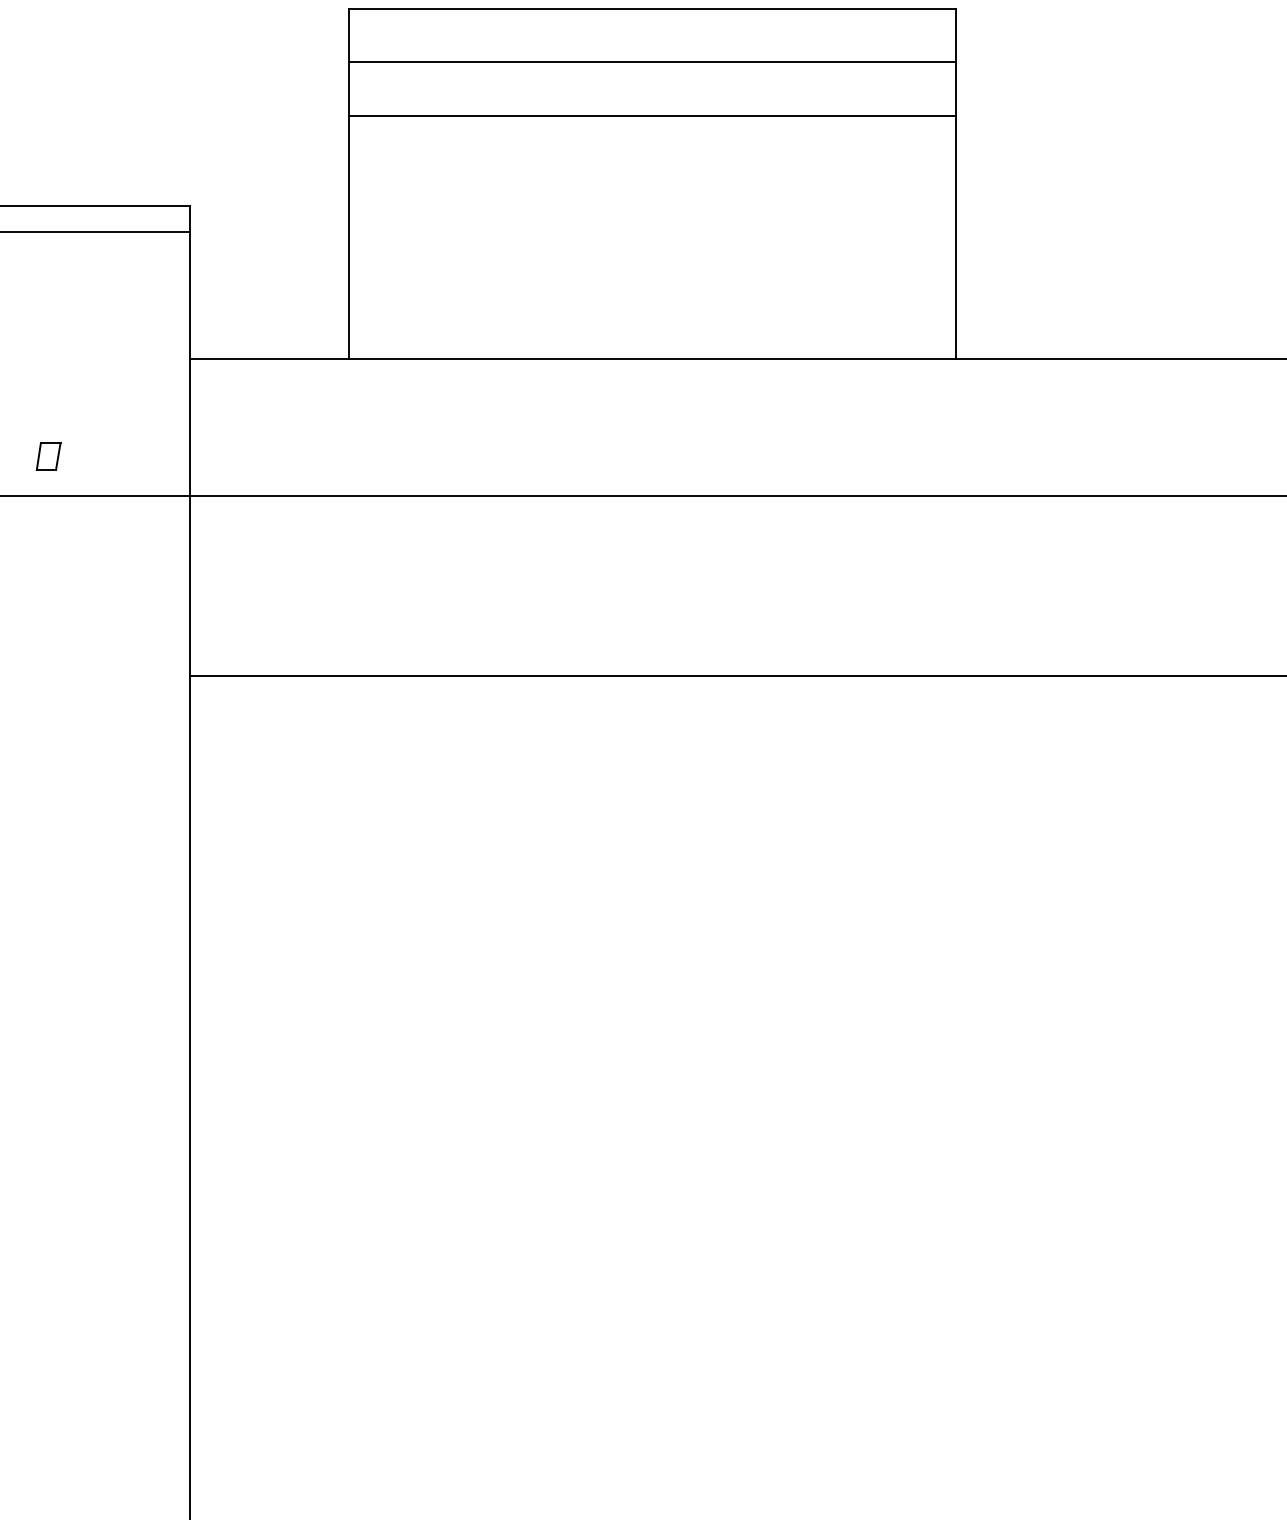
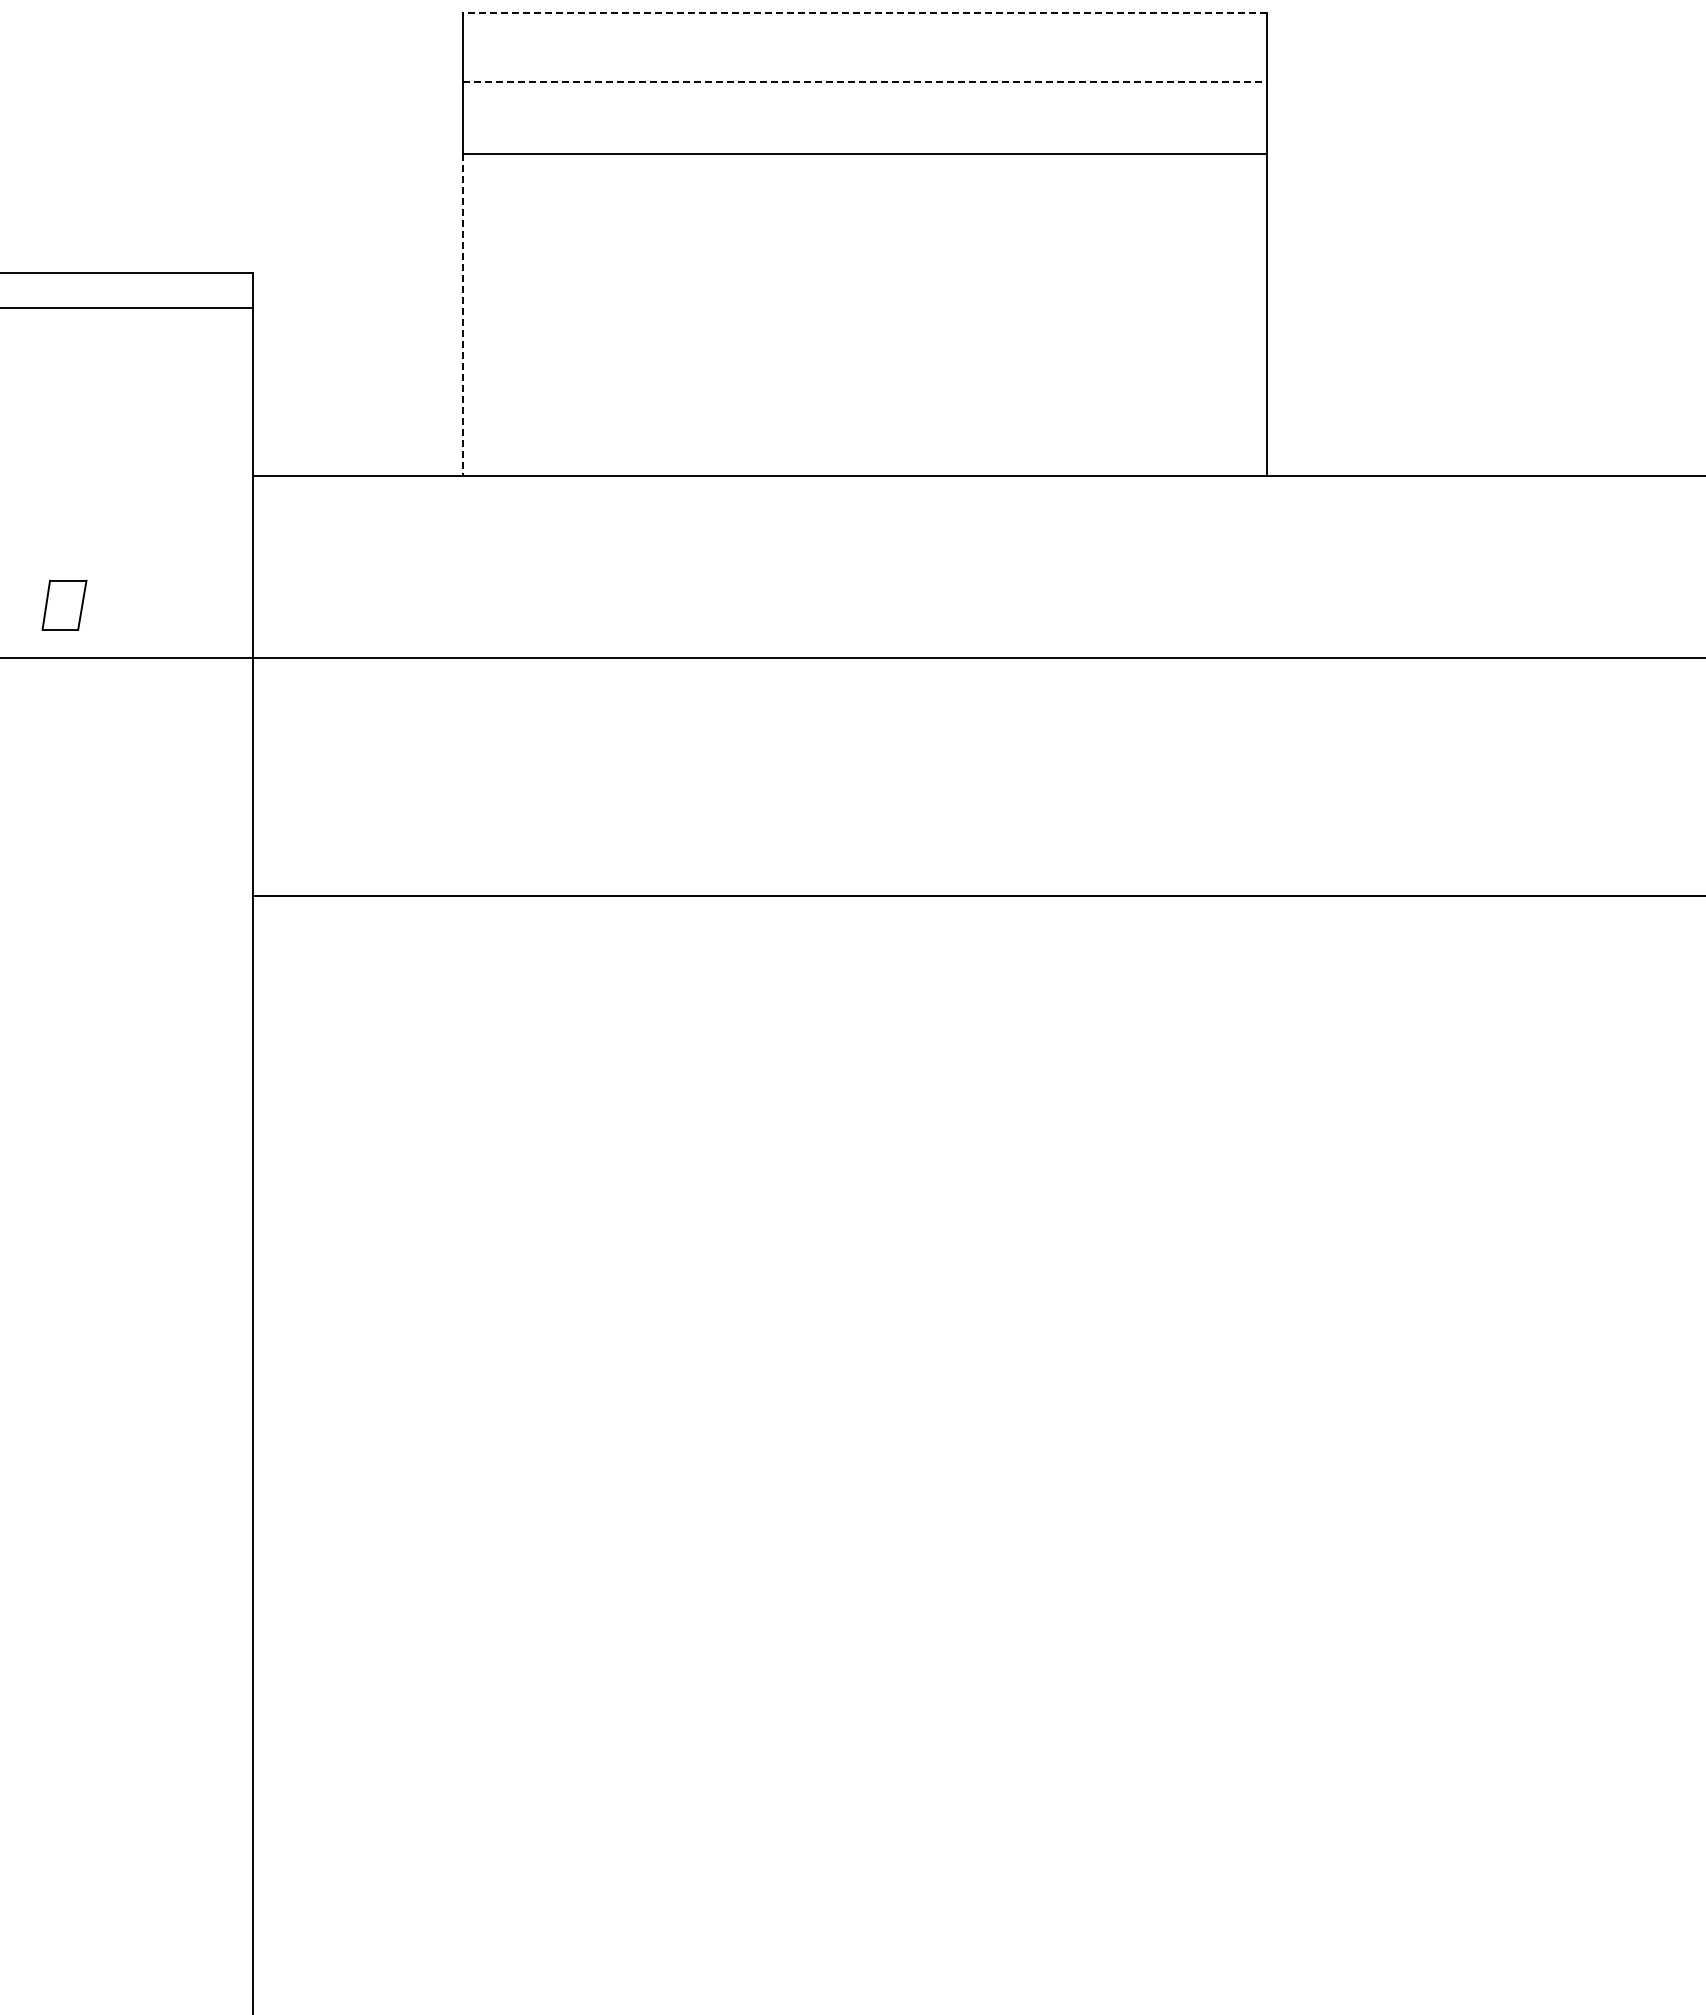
line: (652, 9) -> (864, 12), solid -> dashed
line: (652, 62) -> (865, 82), solid -> dashed
line: (348, 237) -> (462, 315), solid -> dashed
part: (48, 456) -> (64, 605), size x1.4

